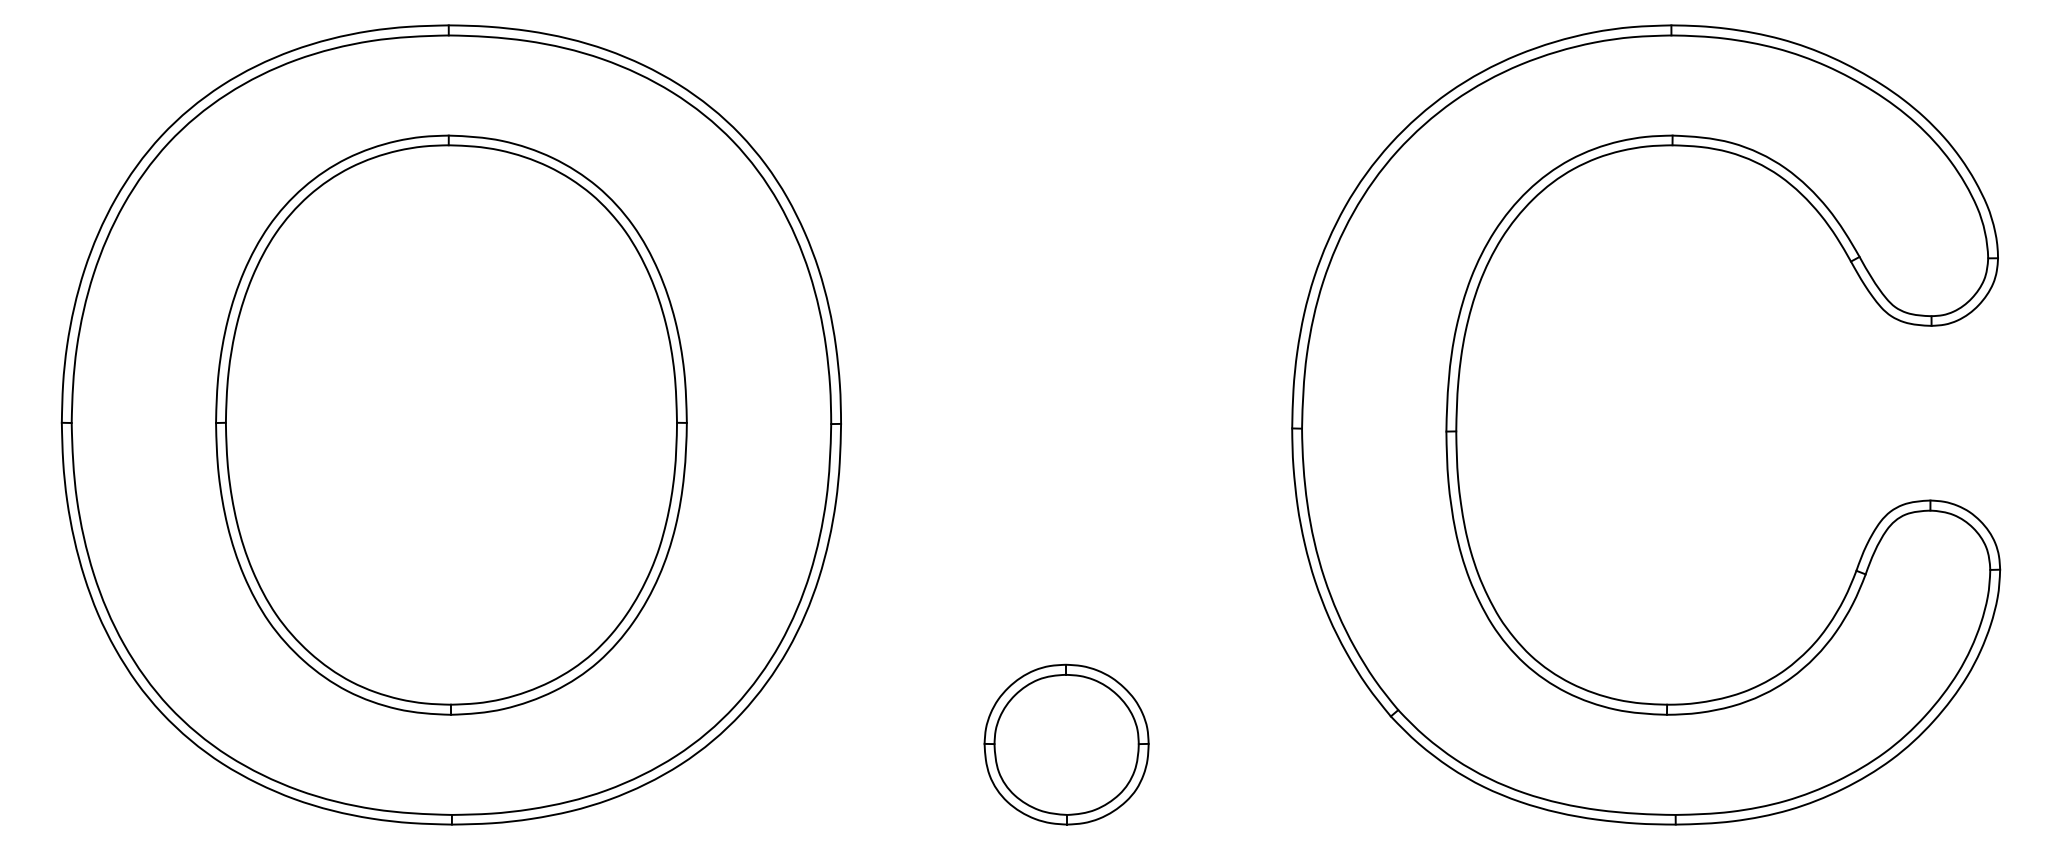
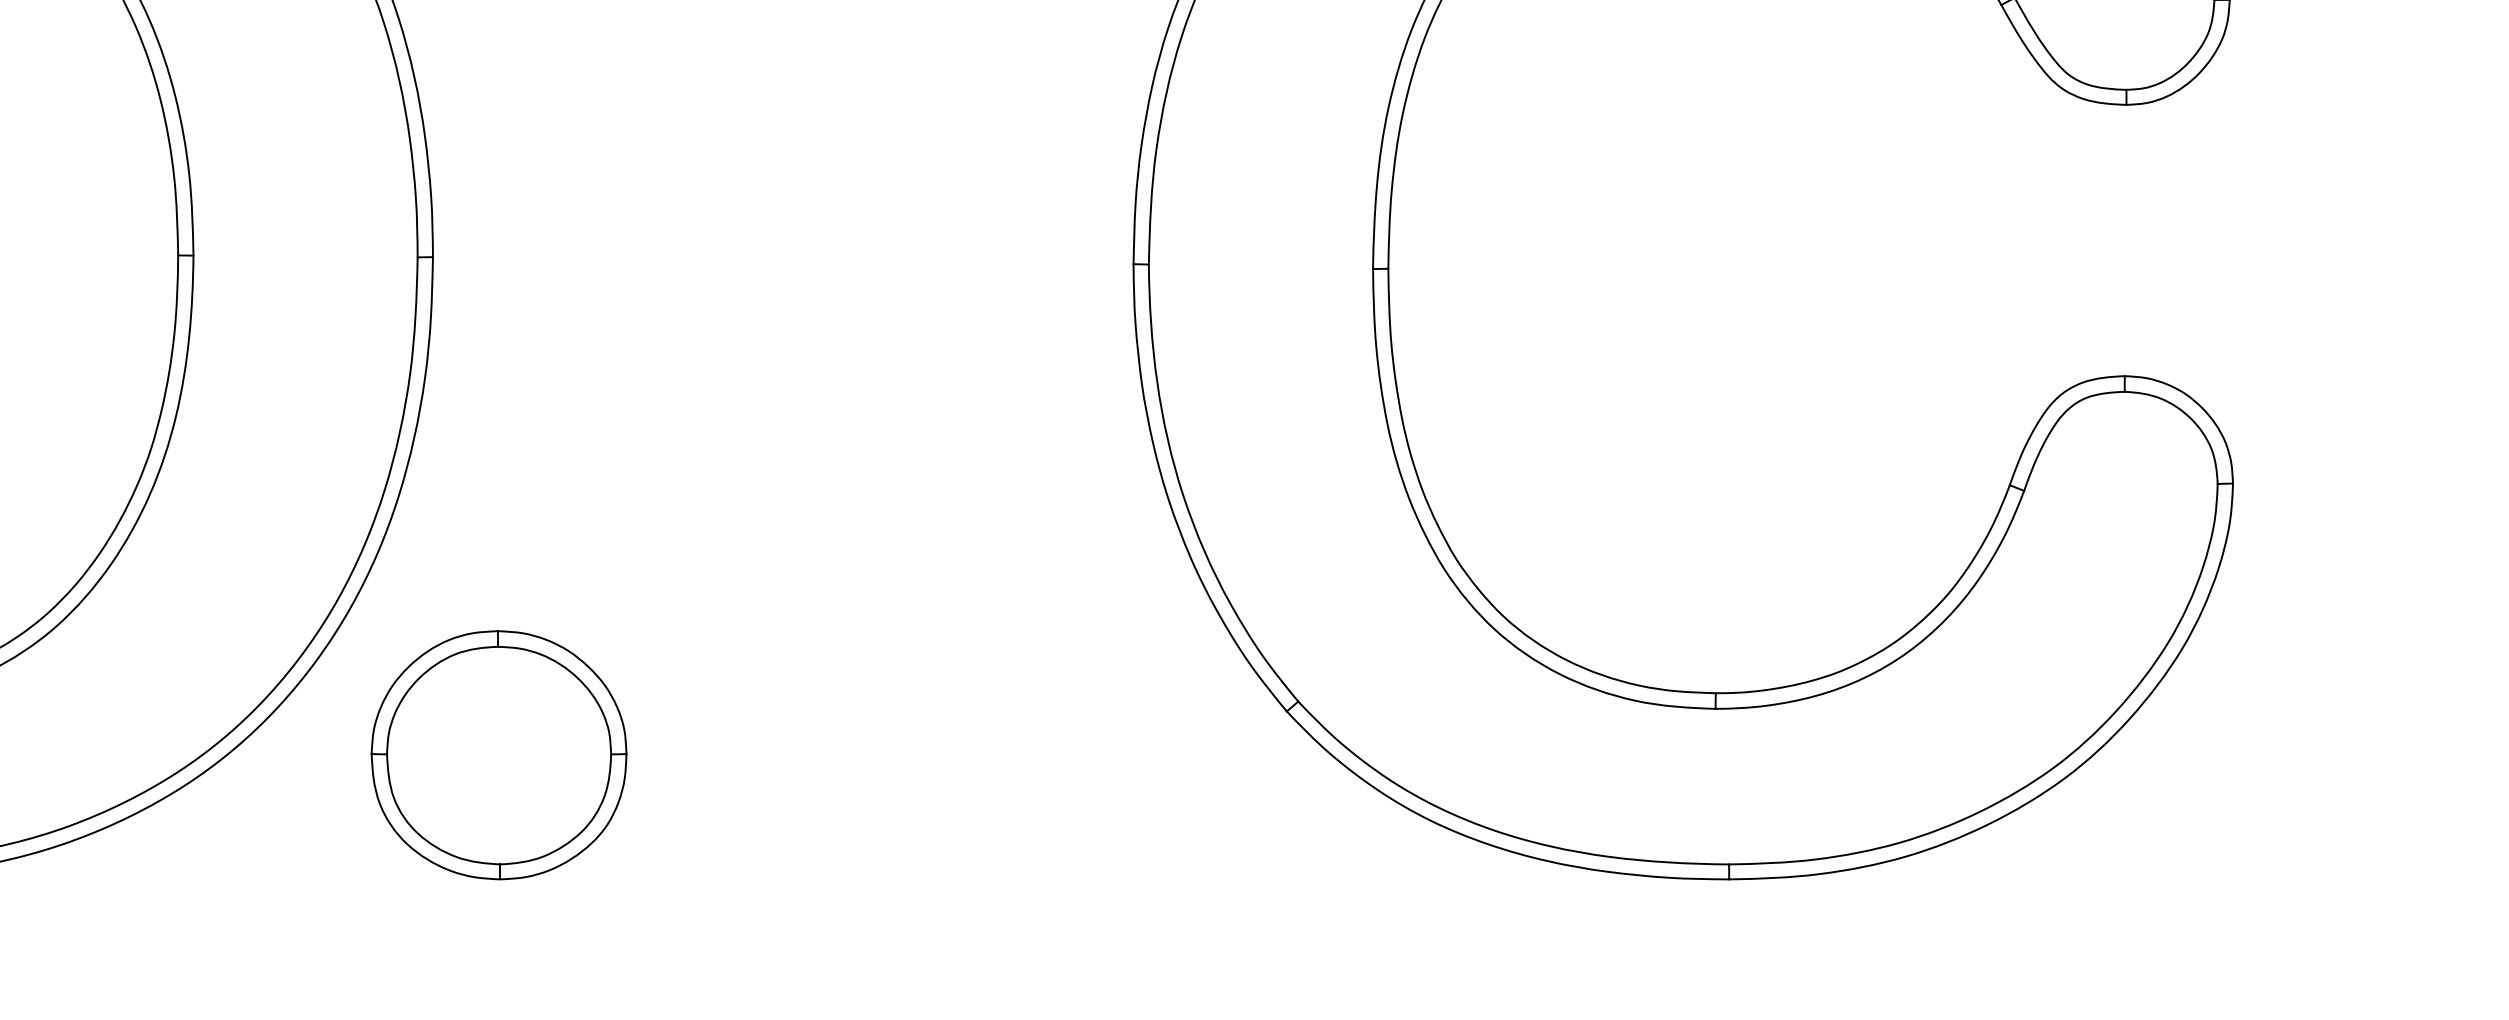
part: (1066, 744) -> (498, 755), moved

